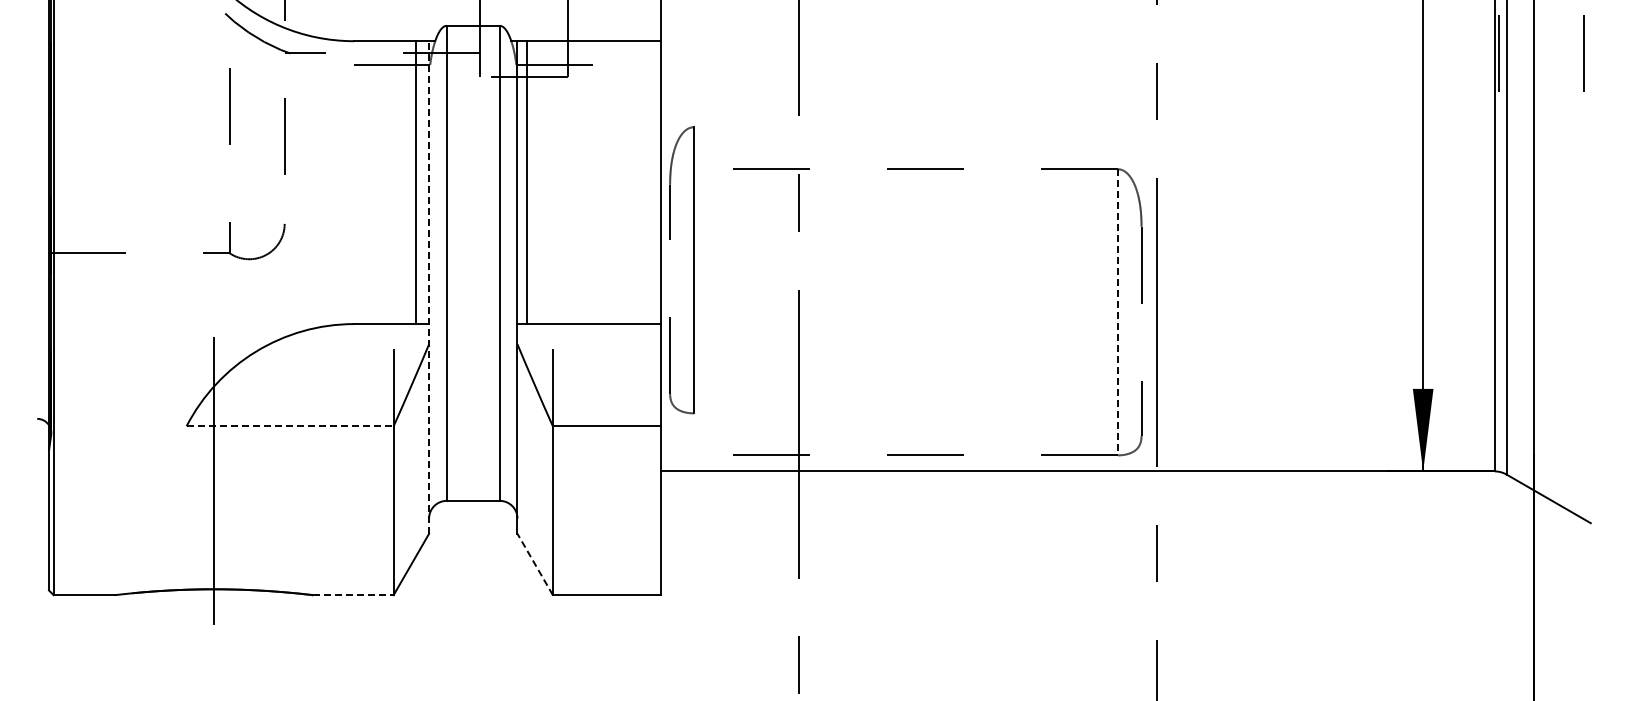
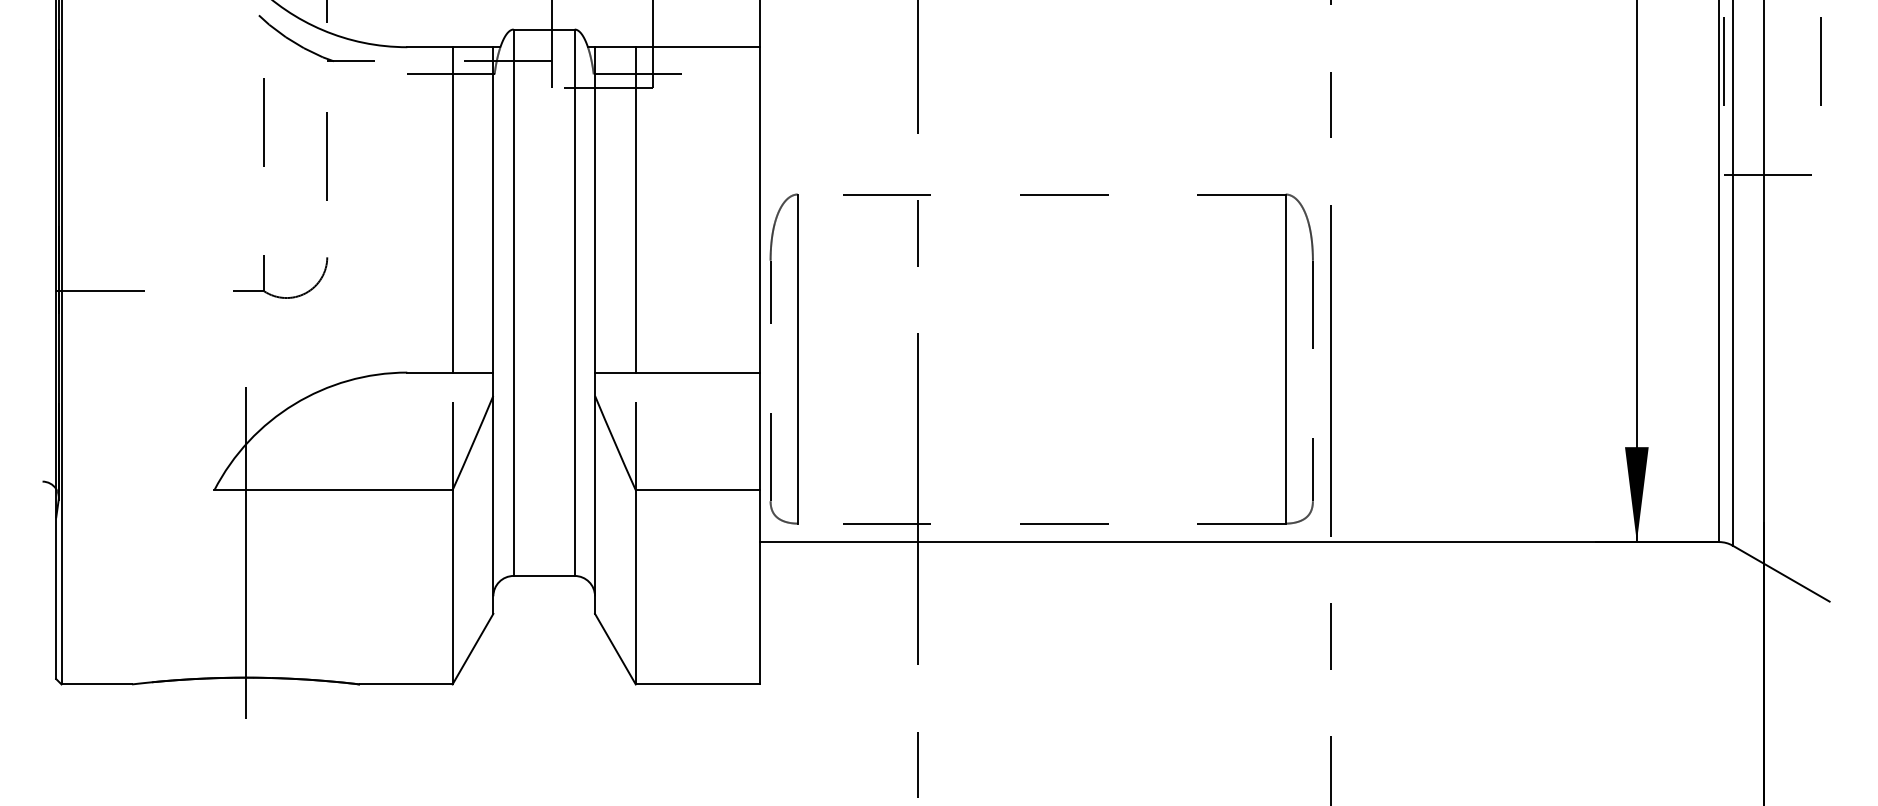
line: (1540, 152) -> (1771, 175), added
line: (415, 182) -> (452, 209), moved
line: (526, 182) -> (635, 209), moved
part: (693, 270) -> (797, 359), moved
line: (429, 287) -> (493, 330), dashed -> solid
line: (1117, 312) -> (1285, 359), dashed -> solid
line: (290, 426) -> (333, 490), dashed -> solid
line: (534, 564) -> (614, 649), dashed -> solid
line: (353, 595) -> (406, 684), dashed -> solid

